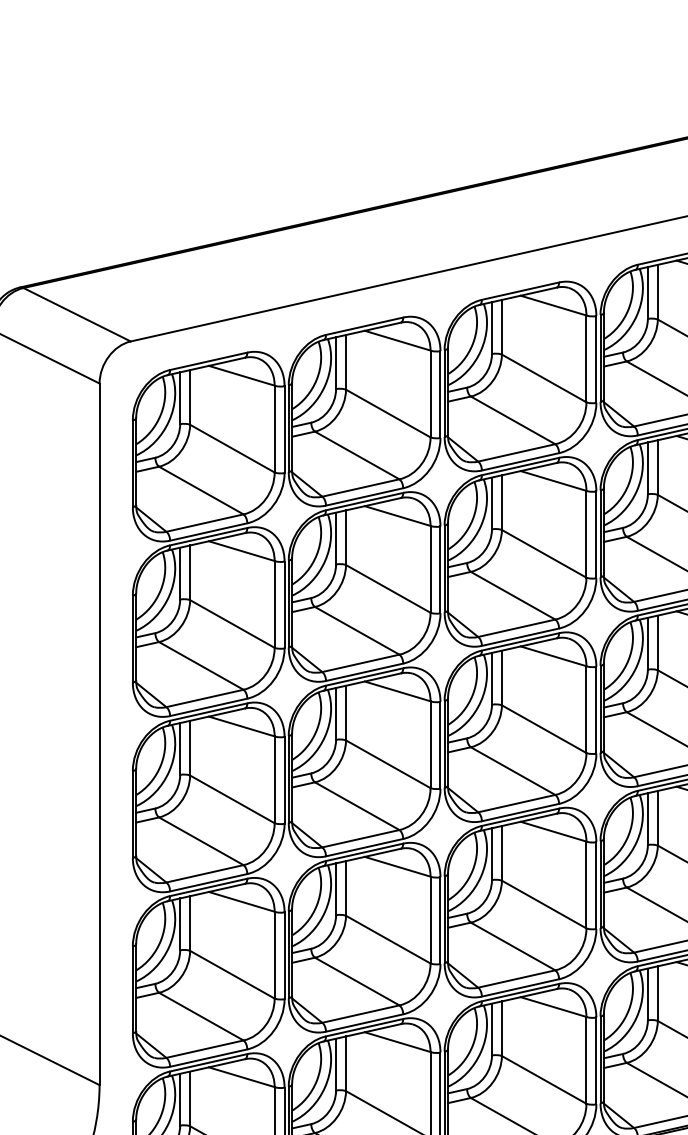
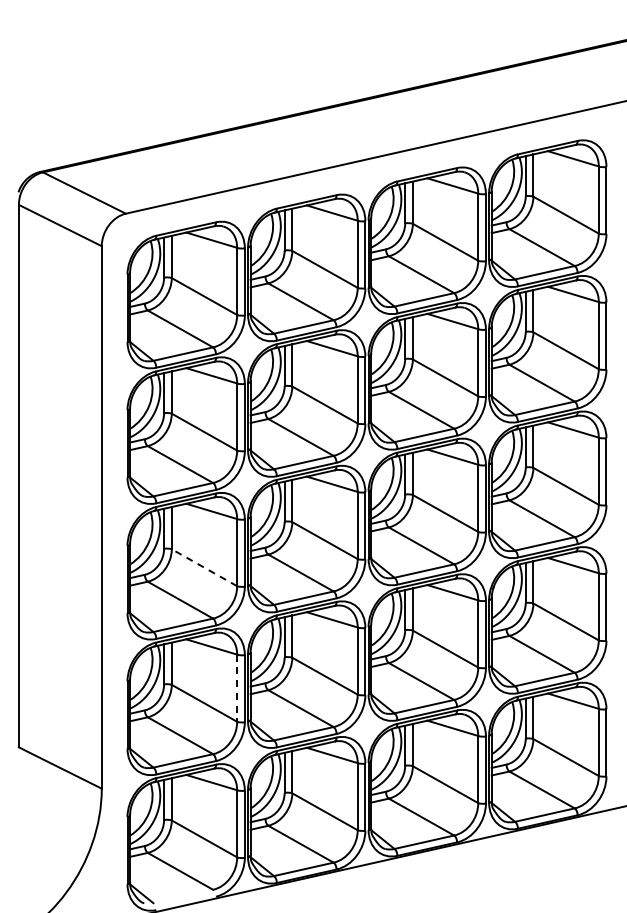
line: (232, 799) -> (204, 567), solid -> dashed
line: (275, 955) -> (237, 688), solid -> dashed

